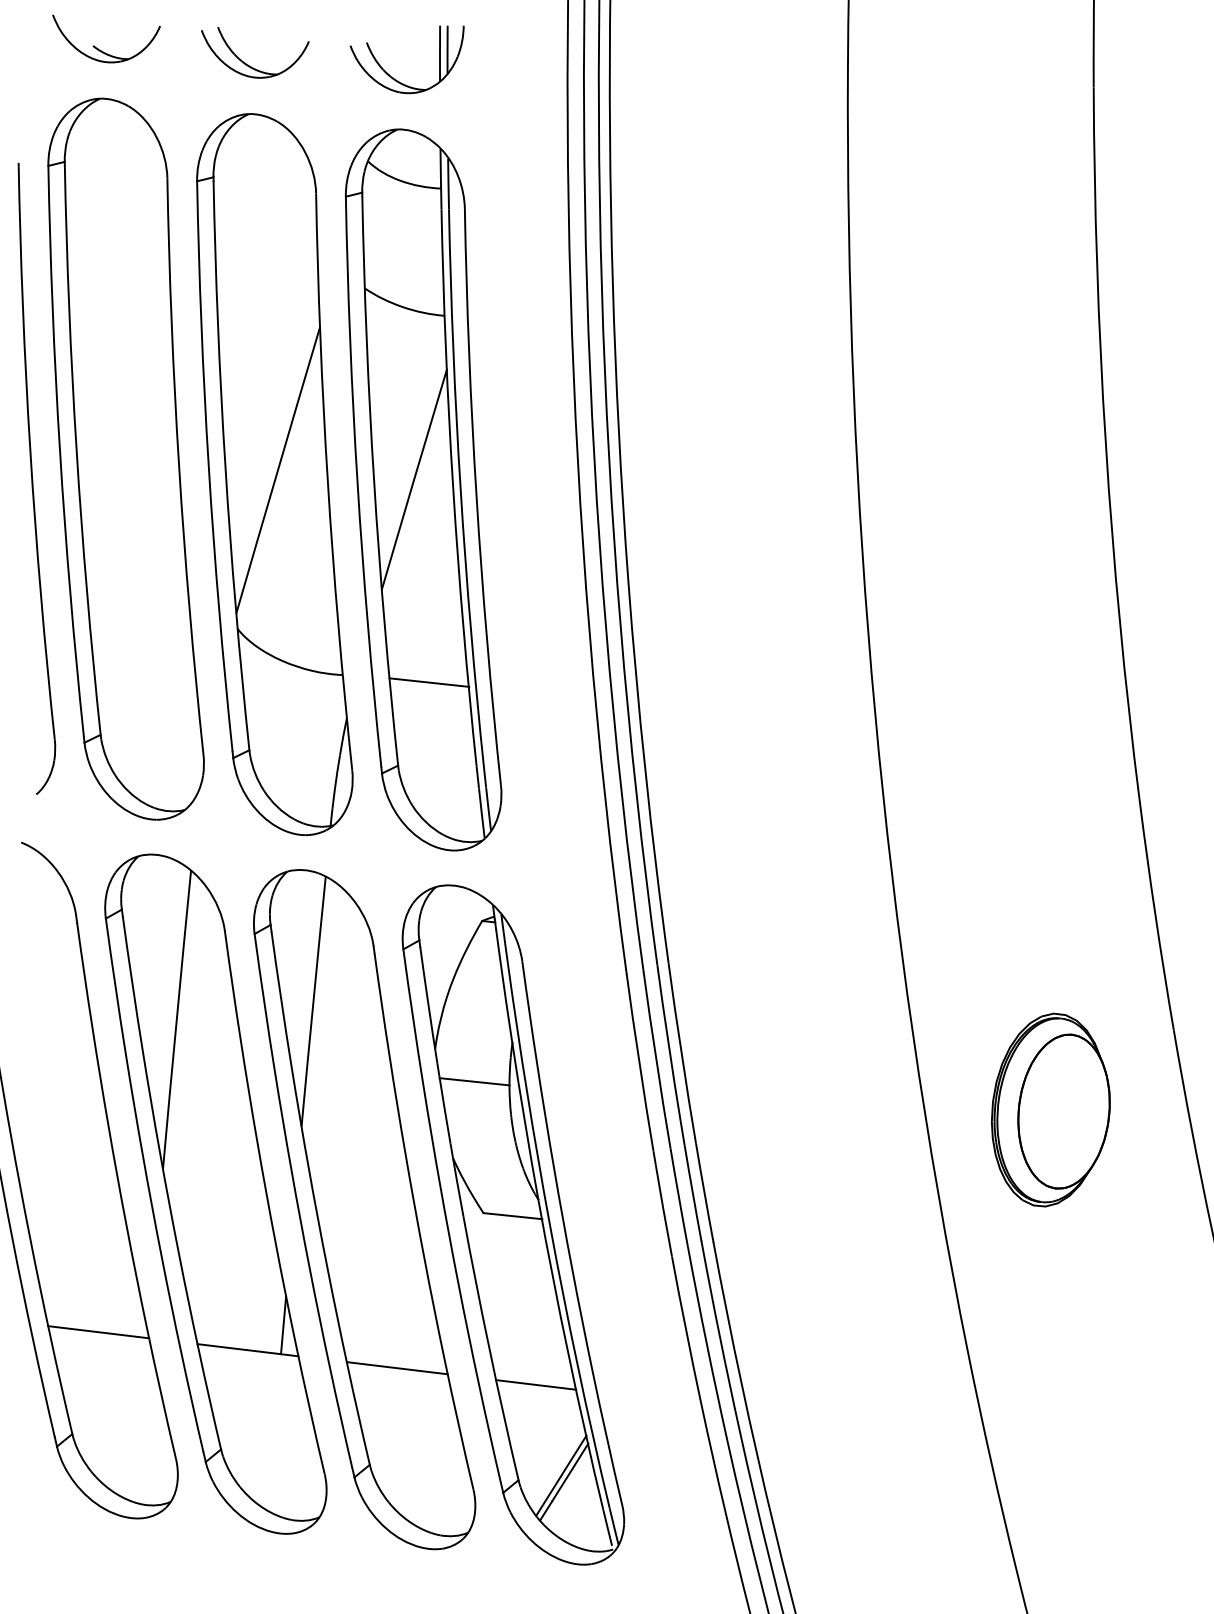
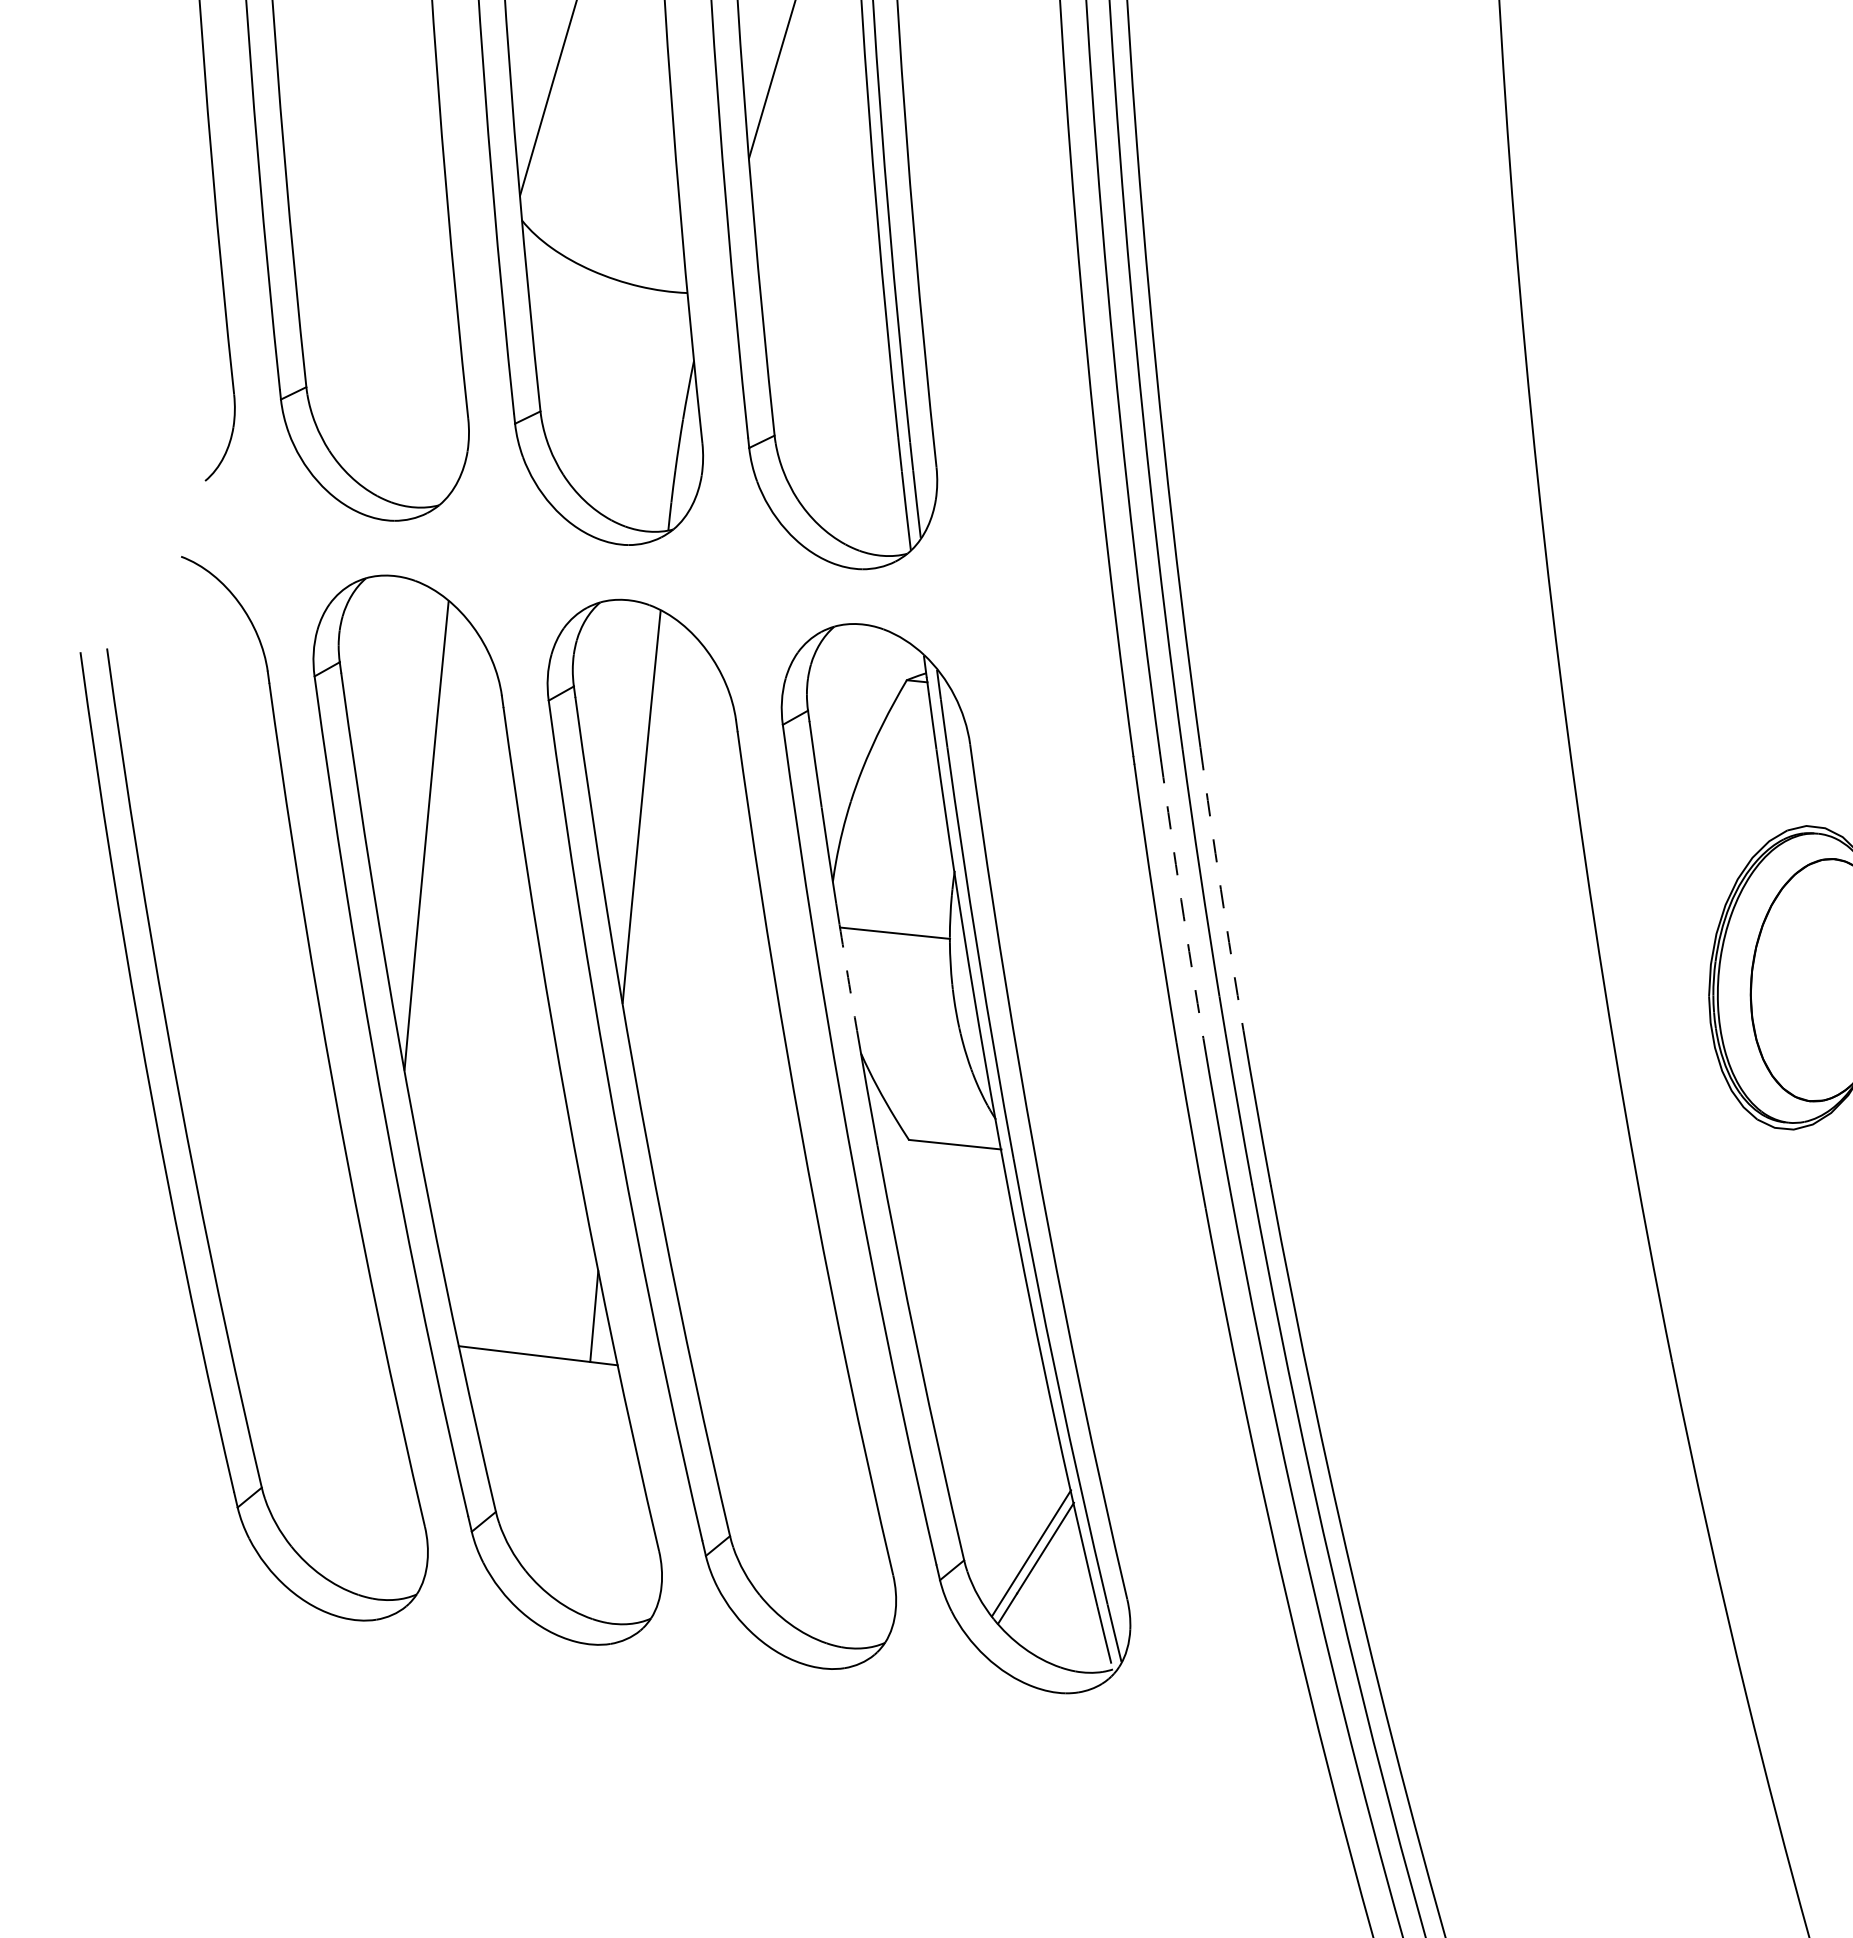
line: (429, 682) -> (823, 304), removed
arc: (681, 1053) -> (1220, 888), solid -> dashed
arc: (656, 1060) -> (1181, 899), solid -> dashed
arc: (444, 1109) -> (847, 976), solid -> dashed
line: (98, 1332) -> (302, 1327), removed
line: (396, 1368) -> (772, 1384), removed
line: (536, 1384) -> (992, 1409), removed

